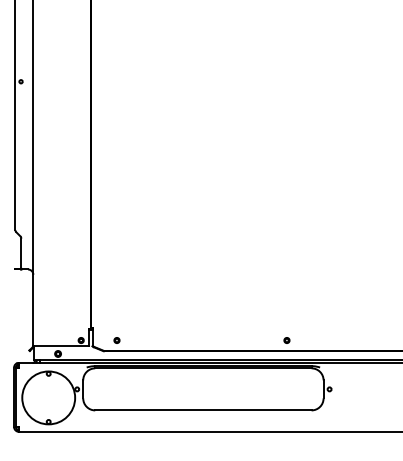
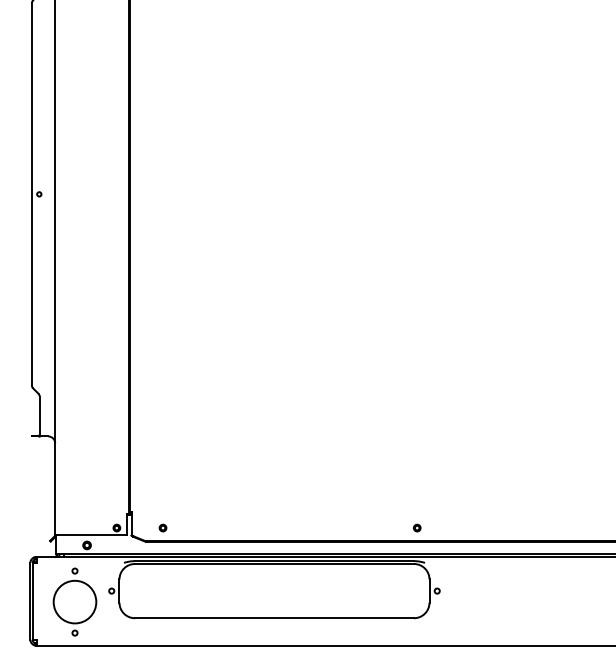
part: (287, 340) -> (417, 527), moved
circle: (48, 397) -> (74, 601), size x0.62

